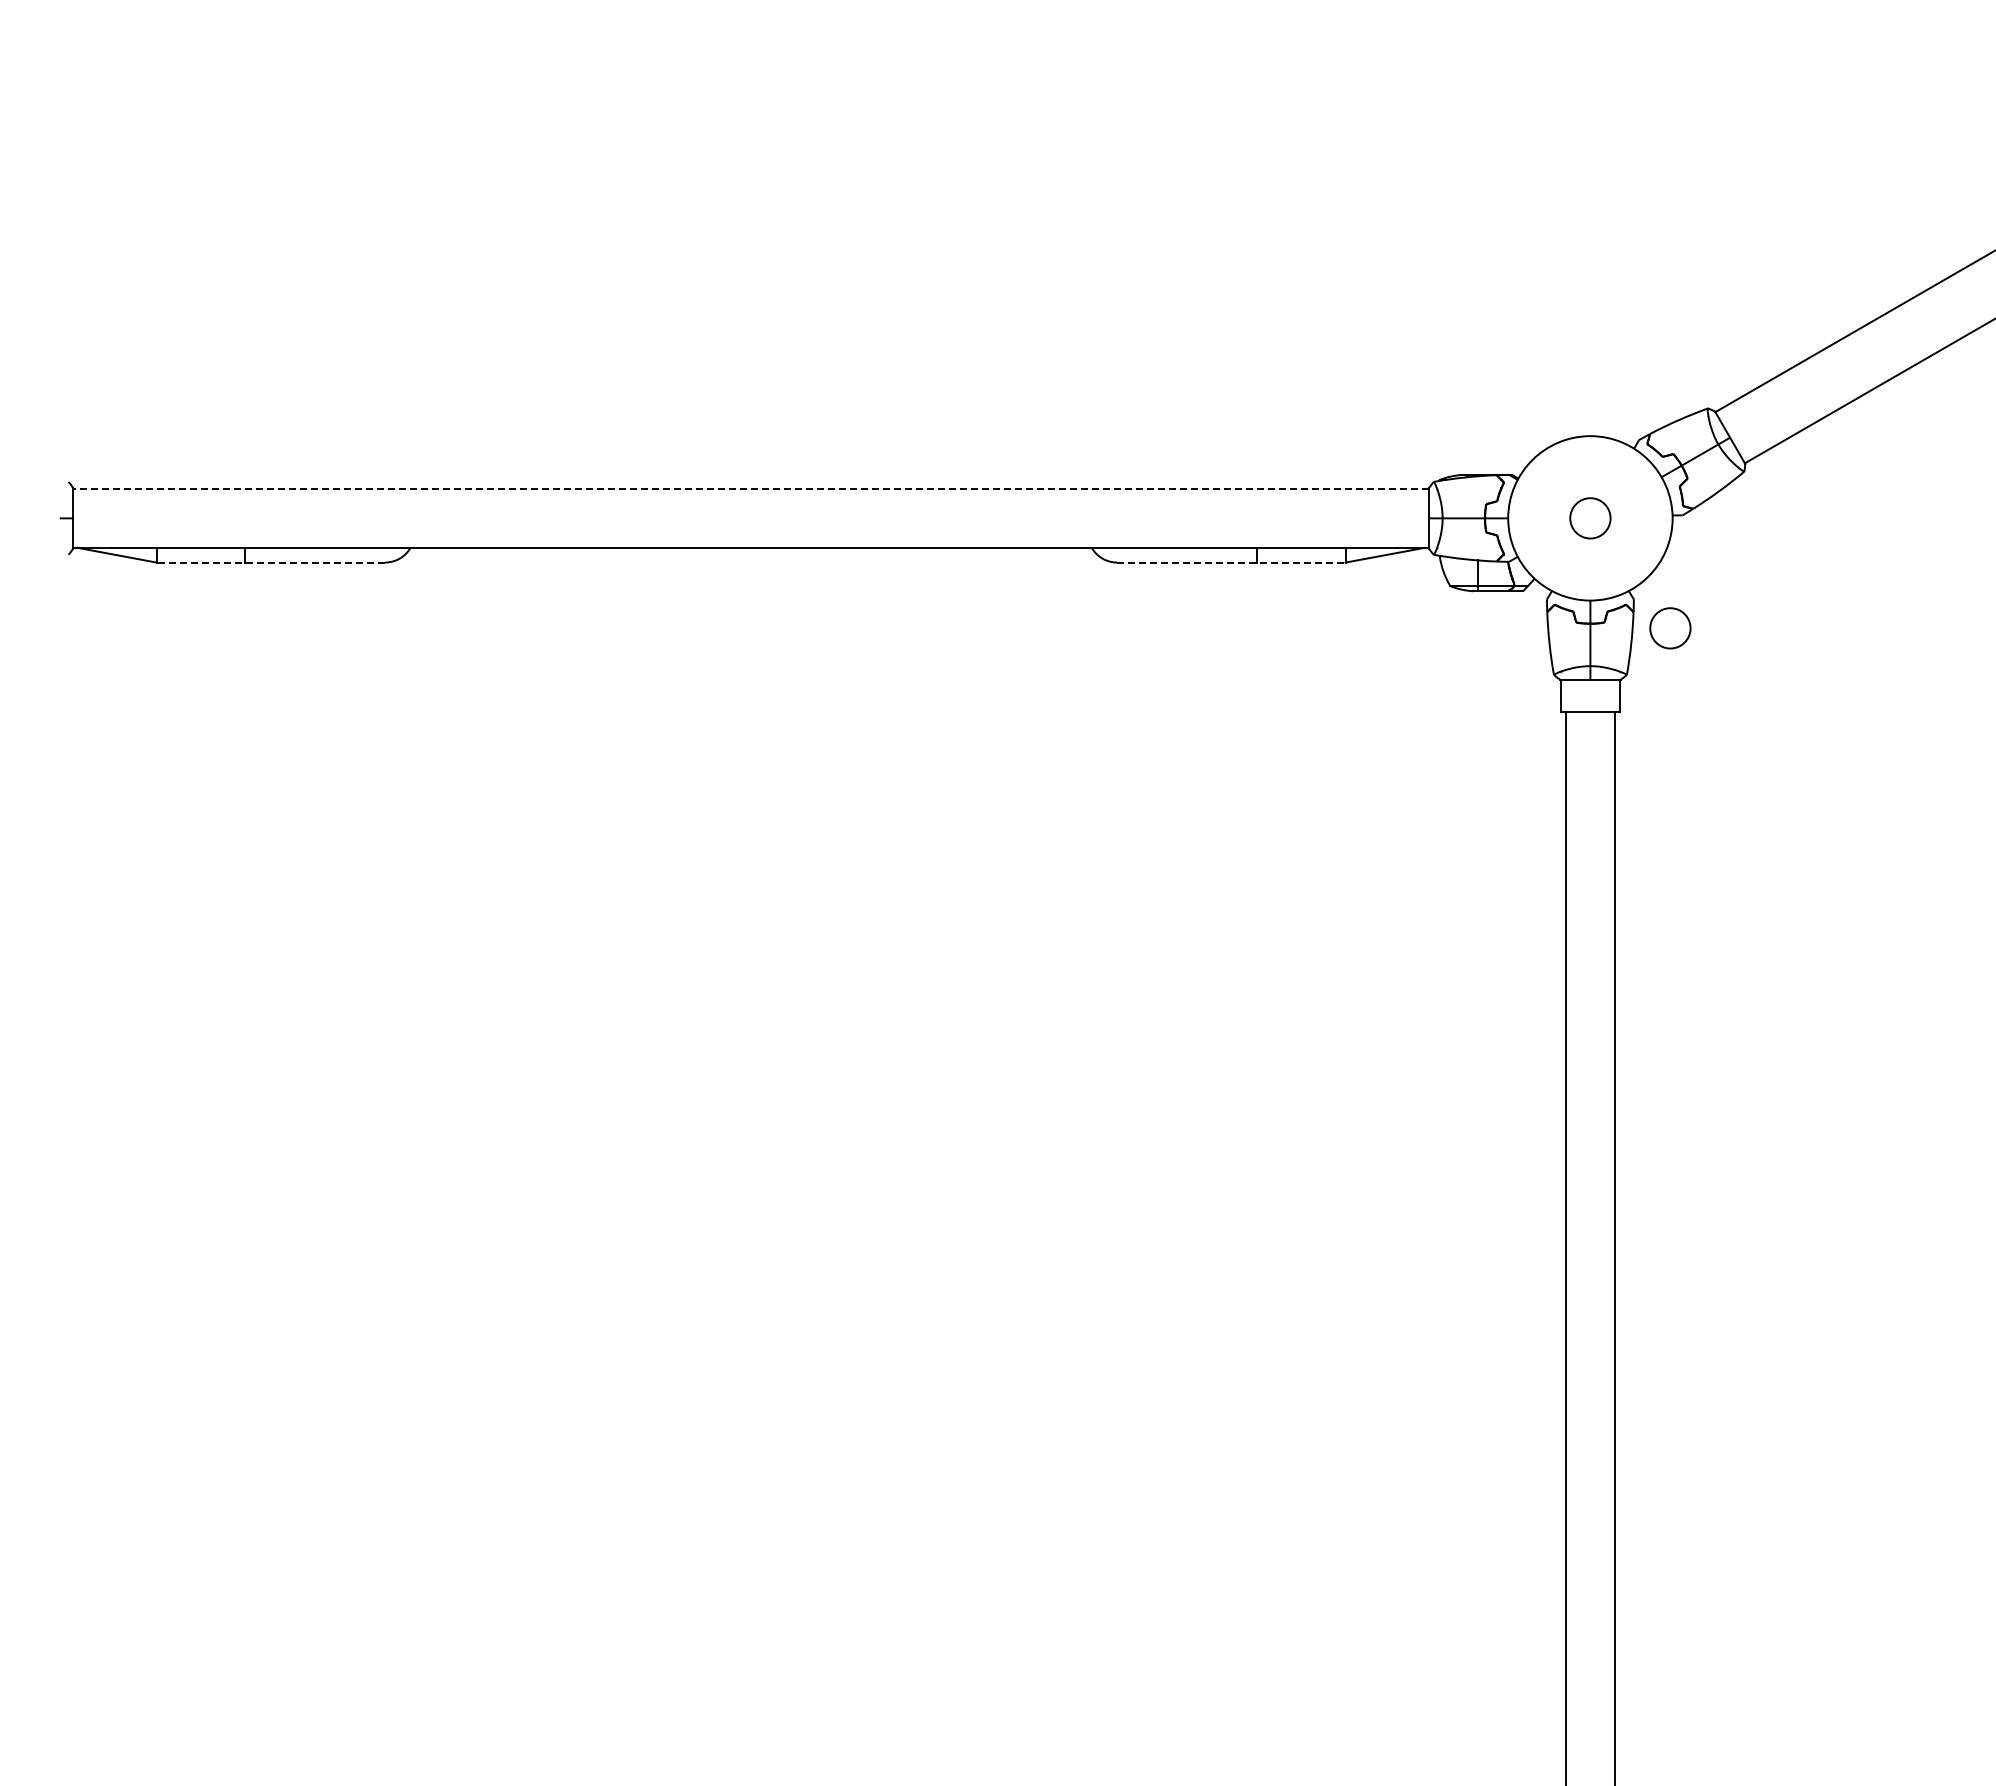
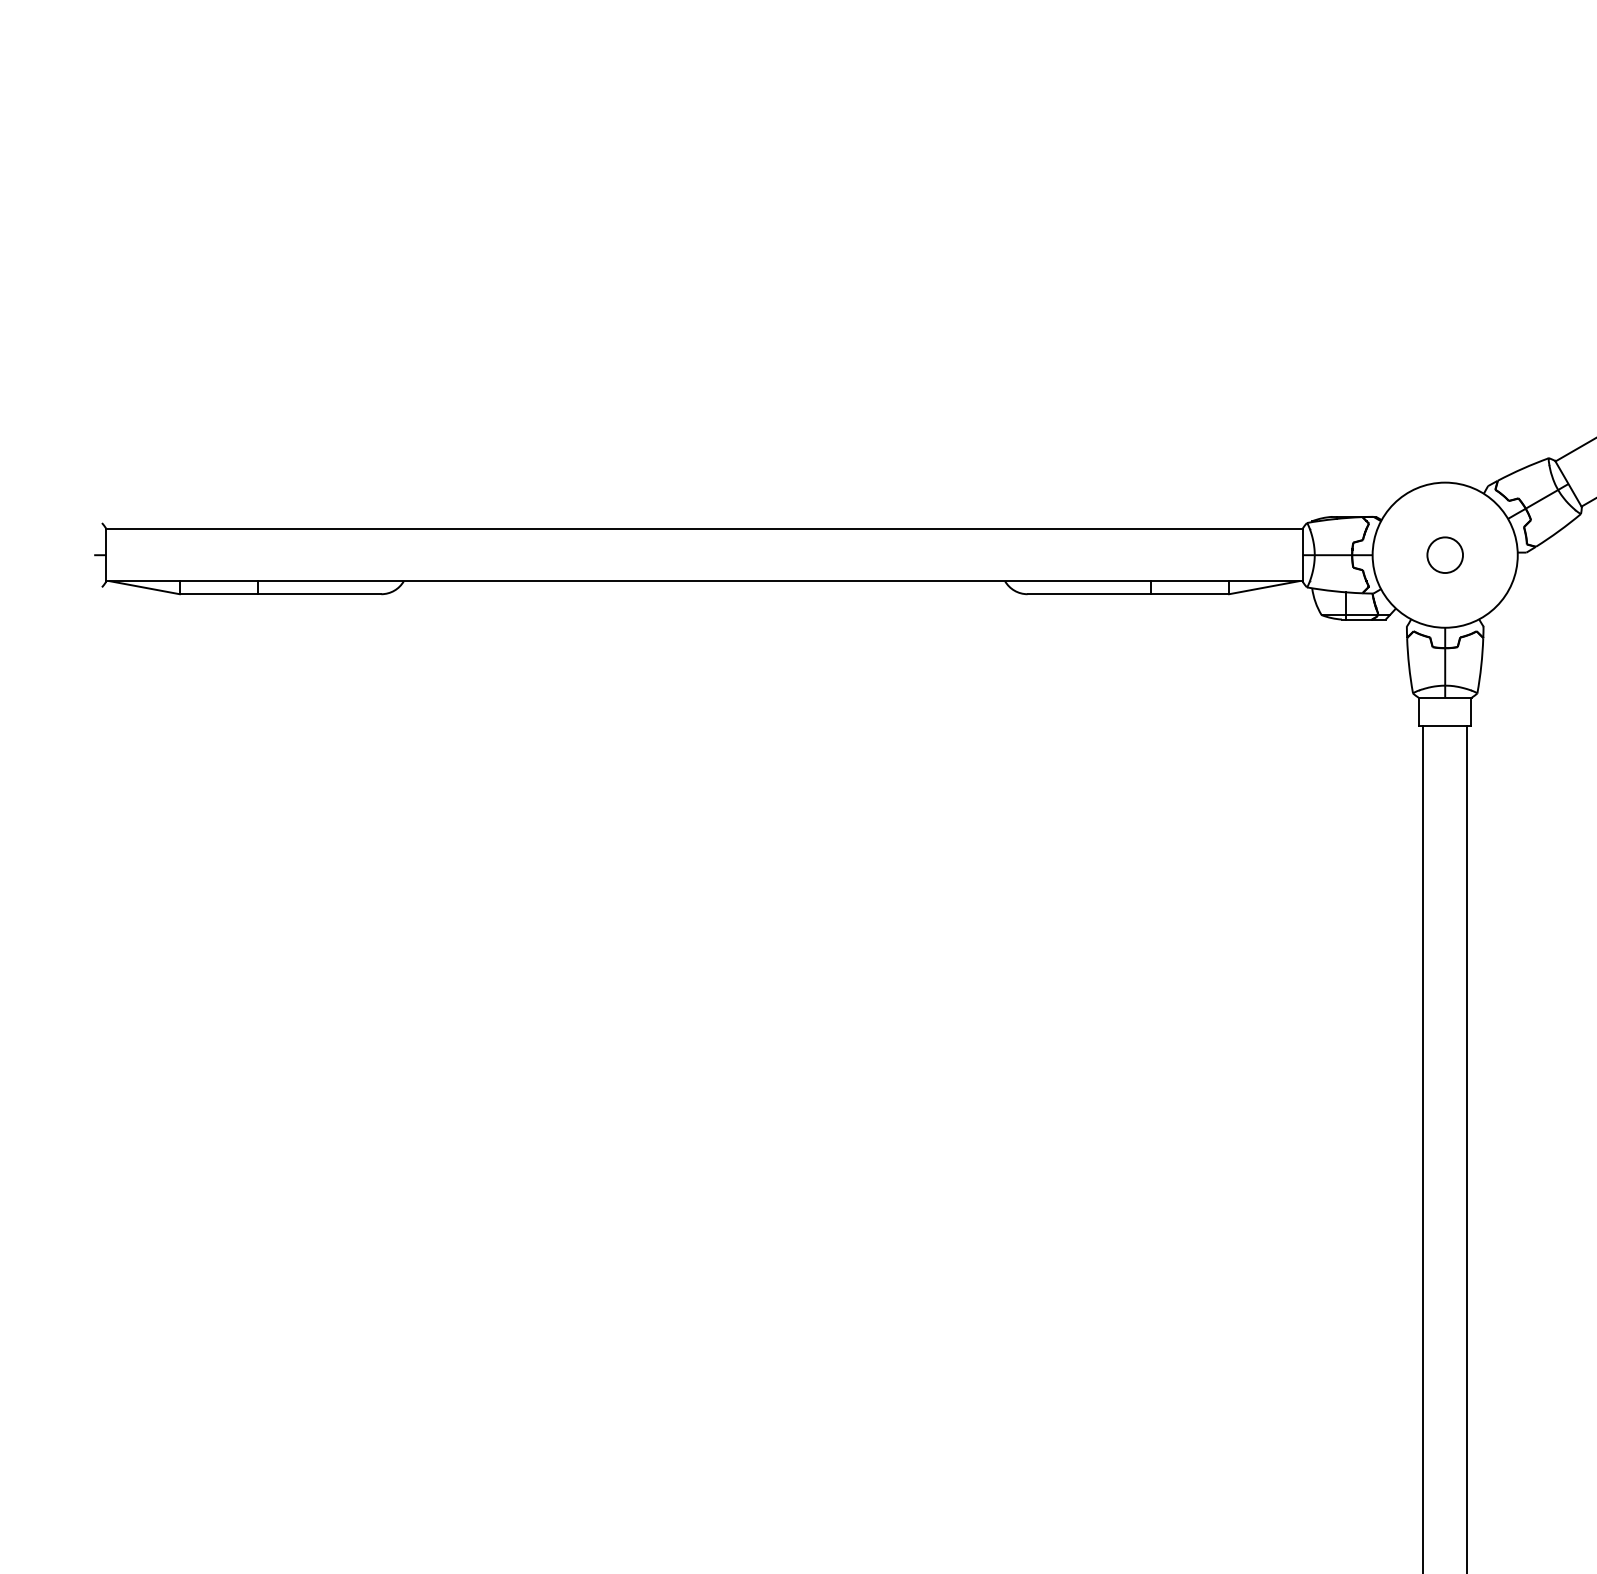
line: (751, 488) -> (704, 528), dashed -> solid
line: (270, 562) -> (280, 594), dashed -> solid
line: (1231, 562) -> (1128, 594), dashed -> solid
circle: (1670, 628) -> (1515, 652), removed

